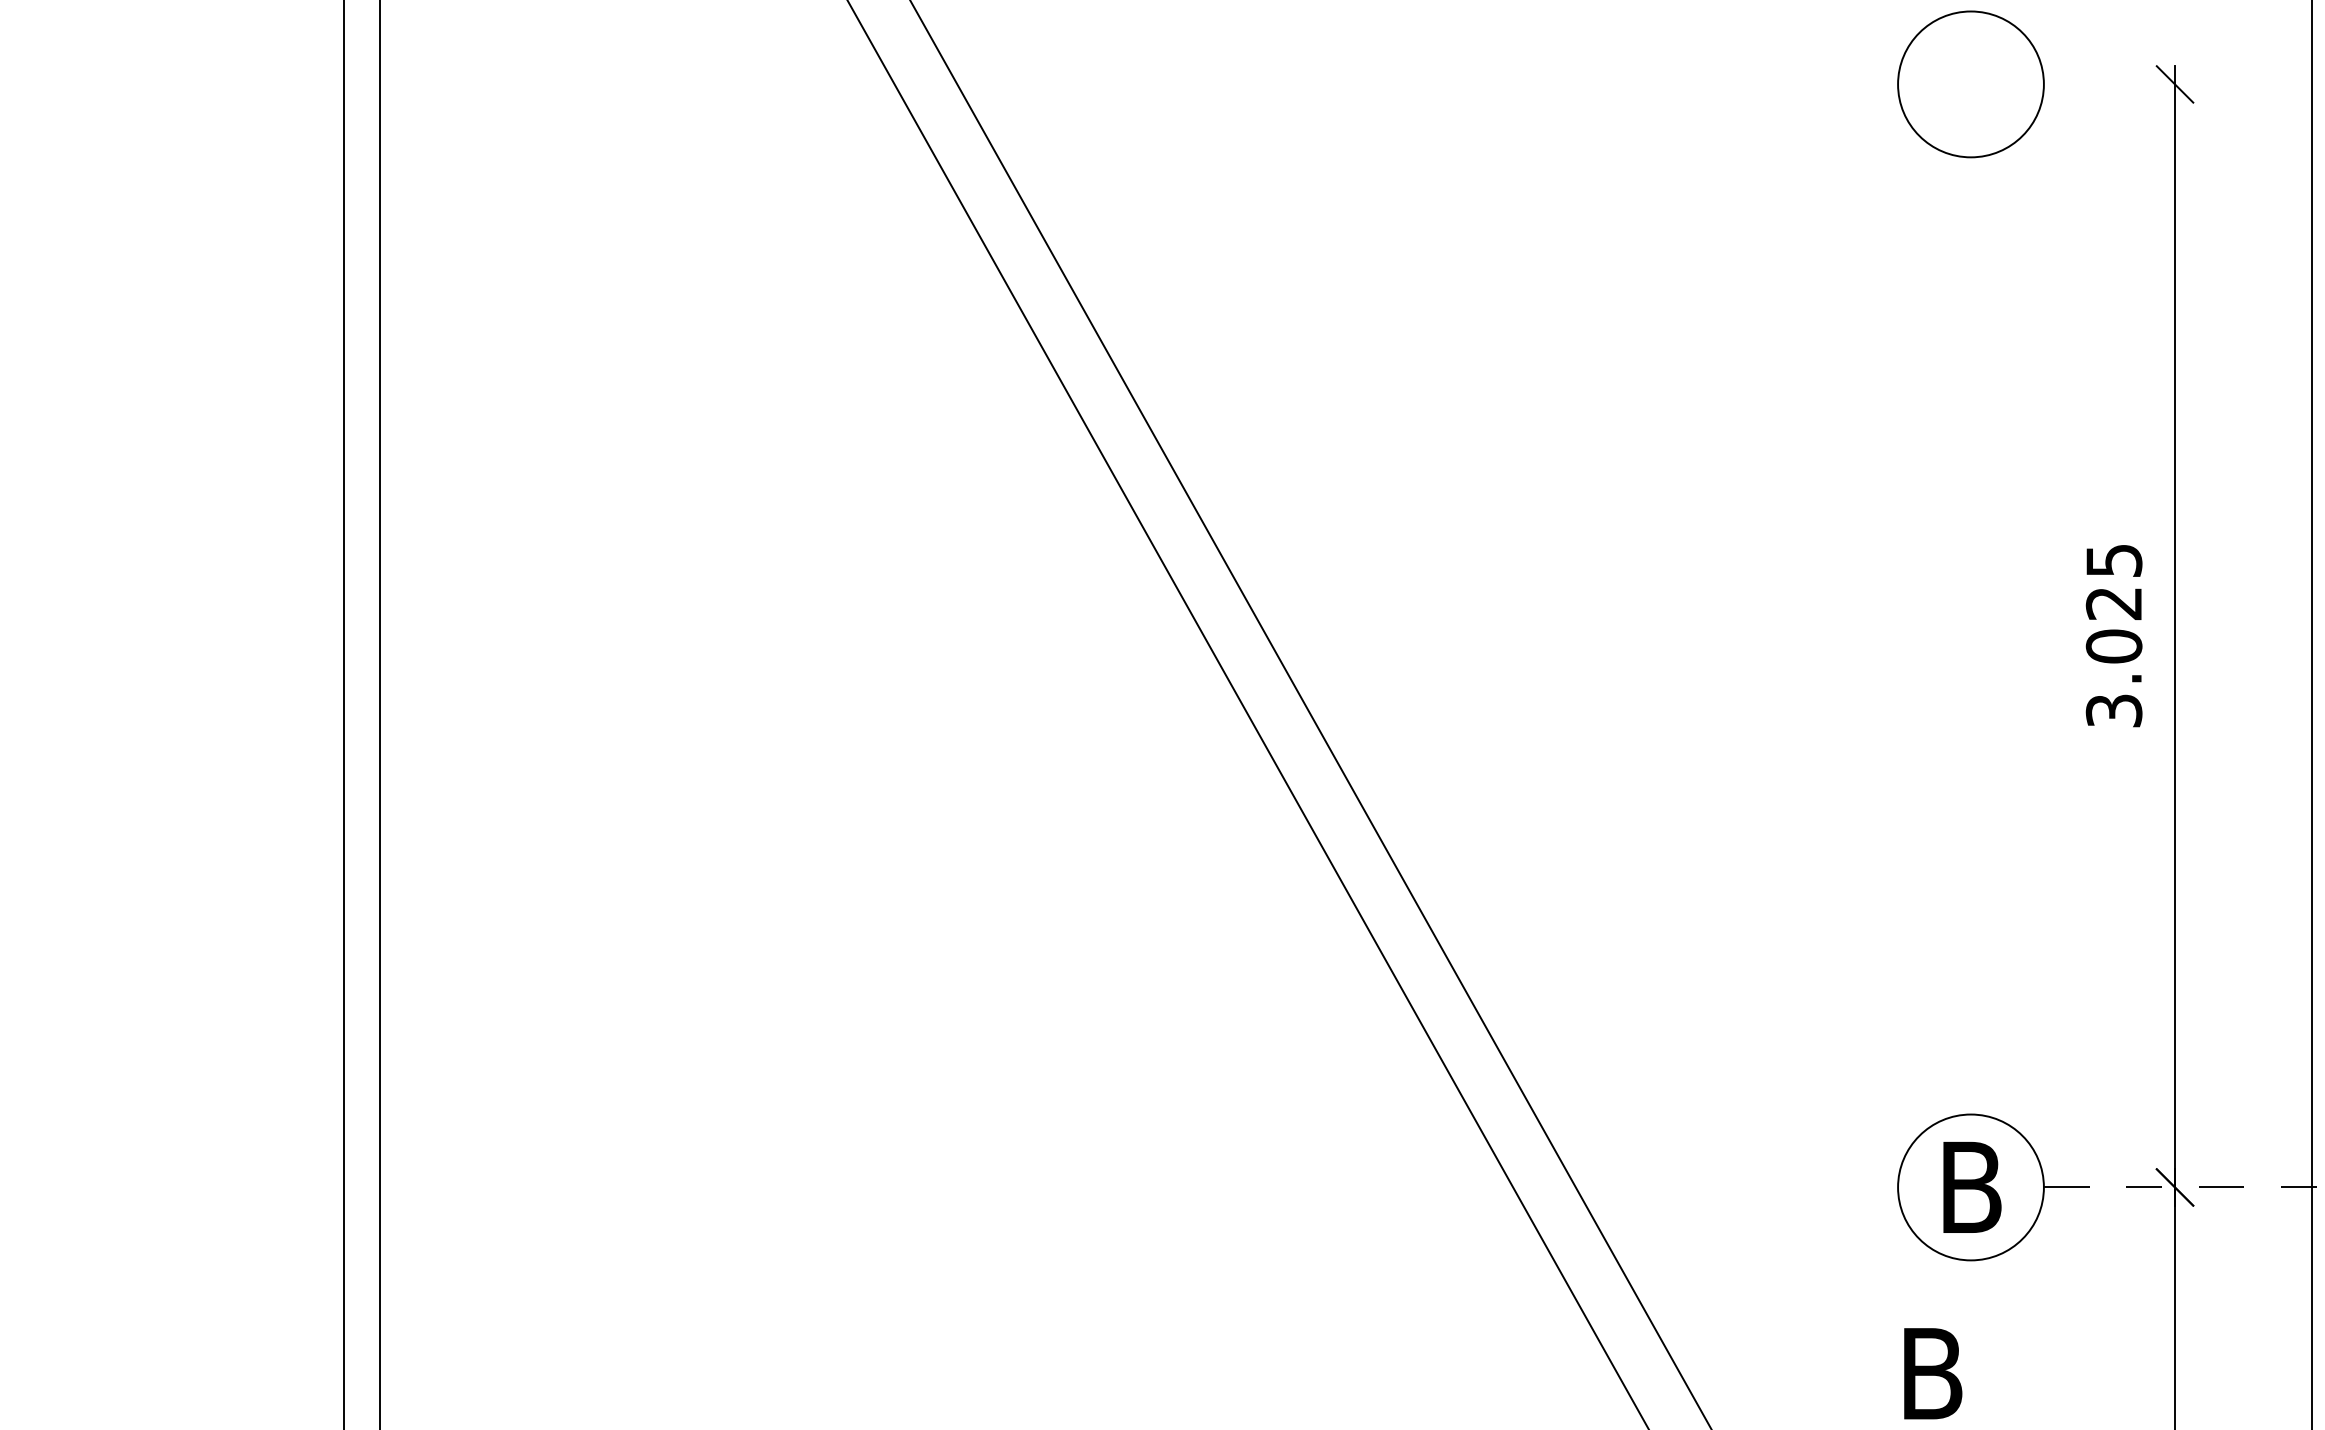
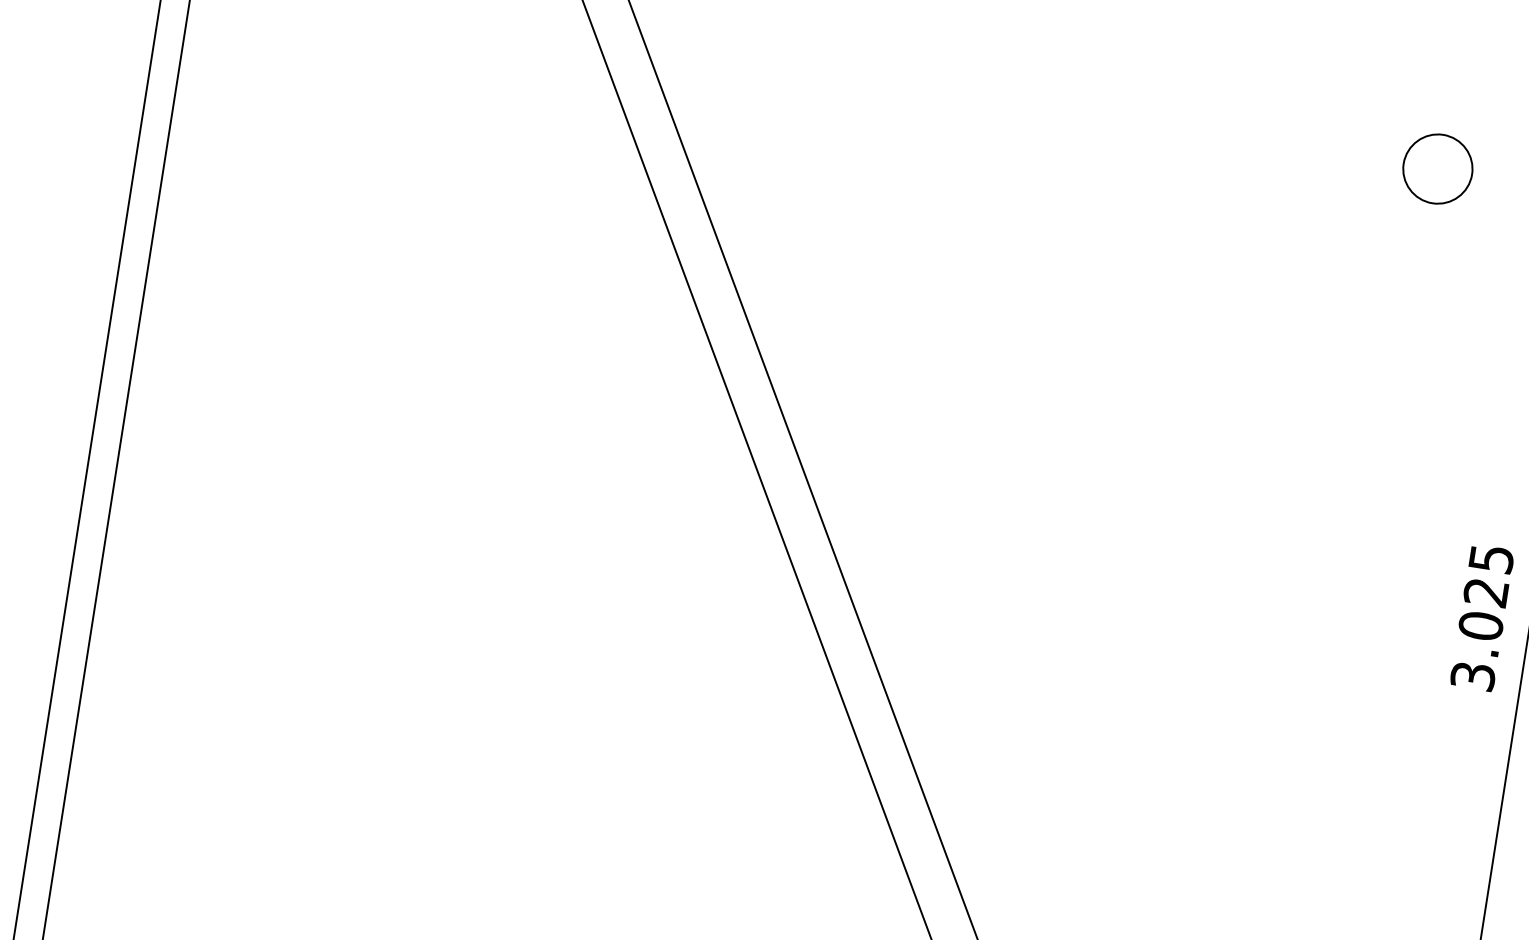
circle: (1970, 84) -> (1437, 169), size x0.6

